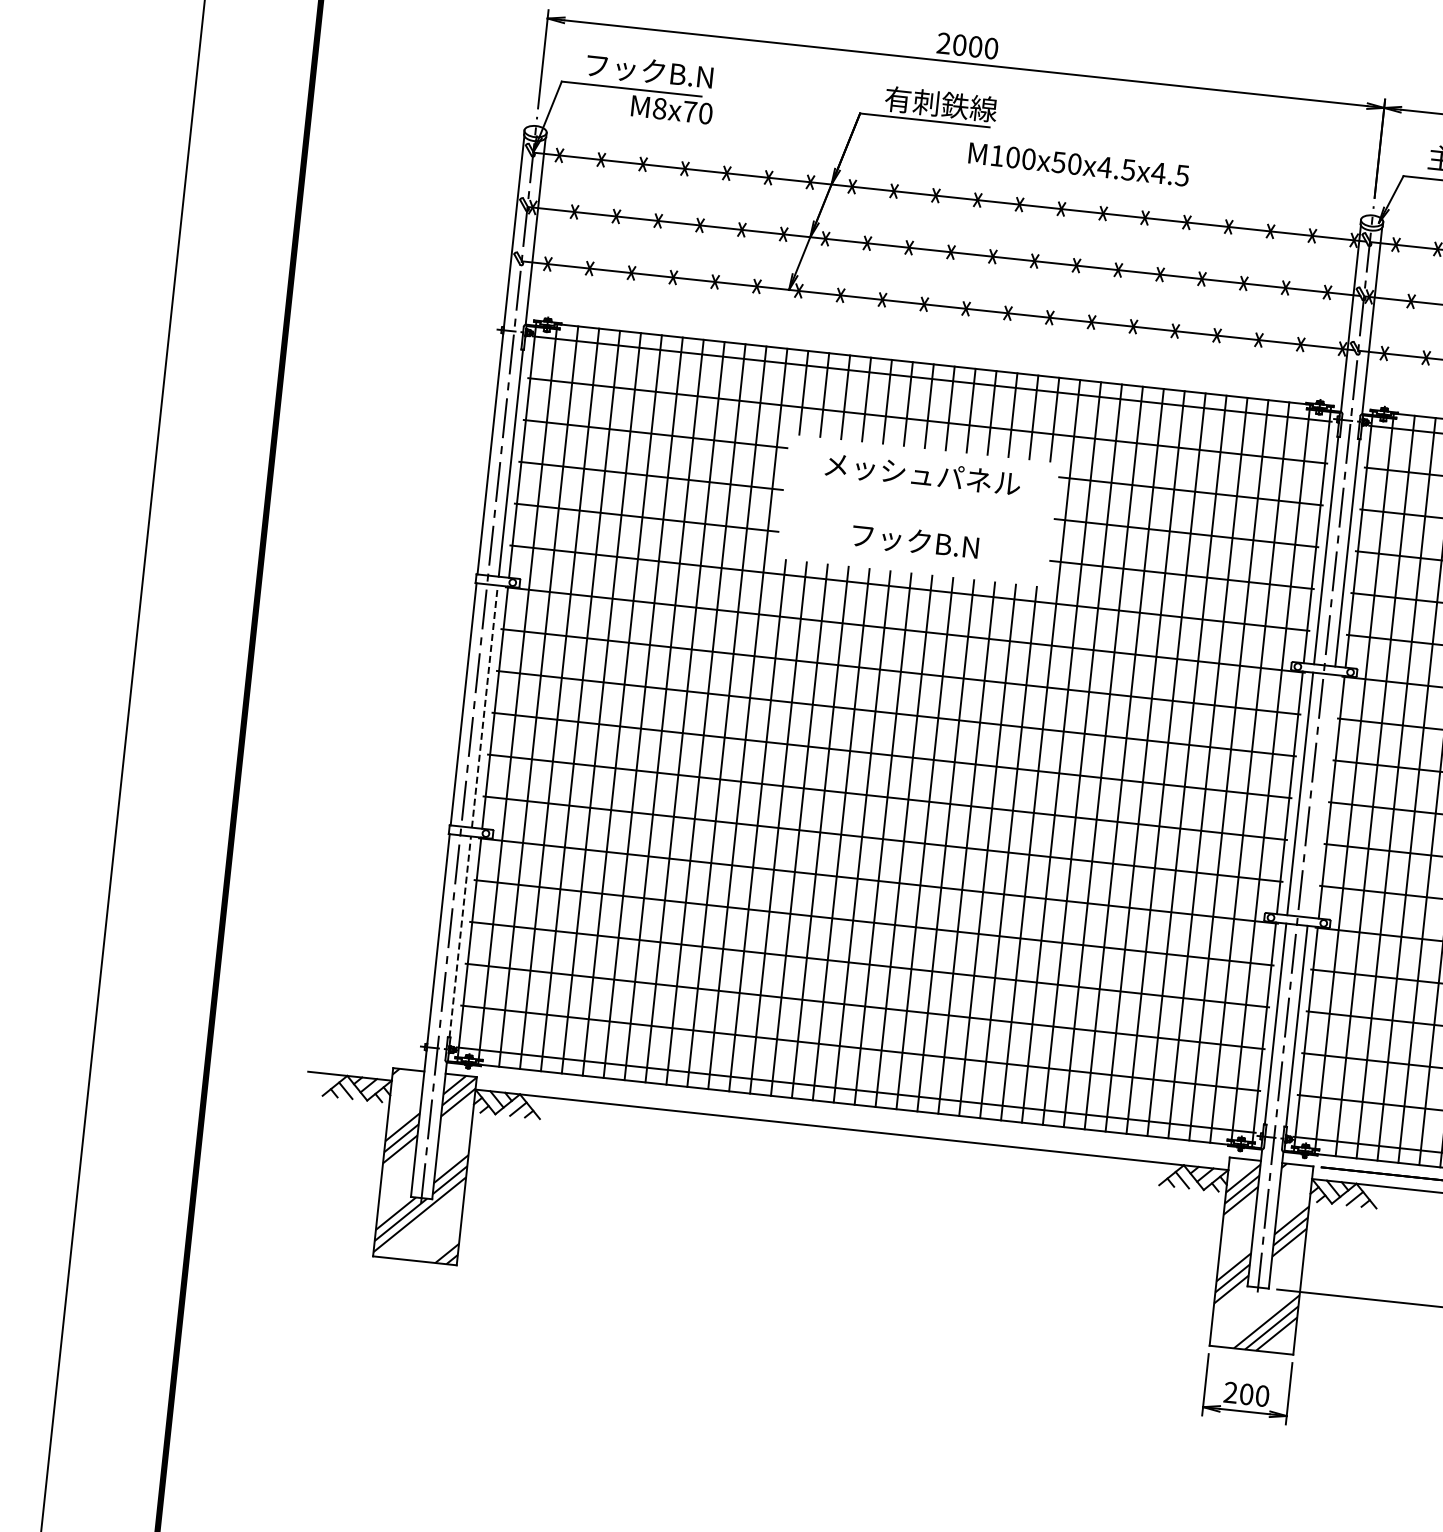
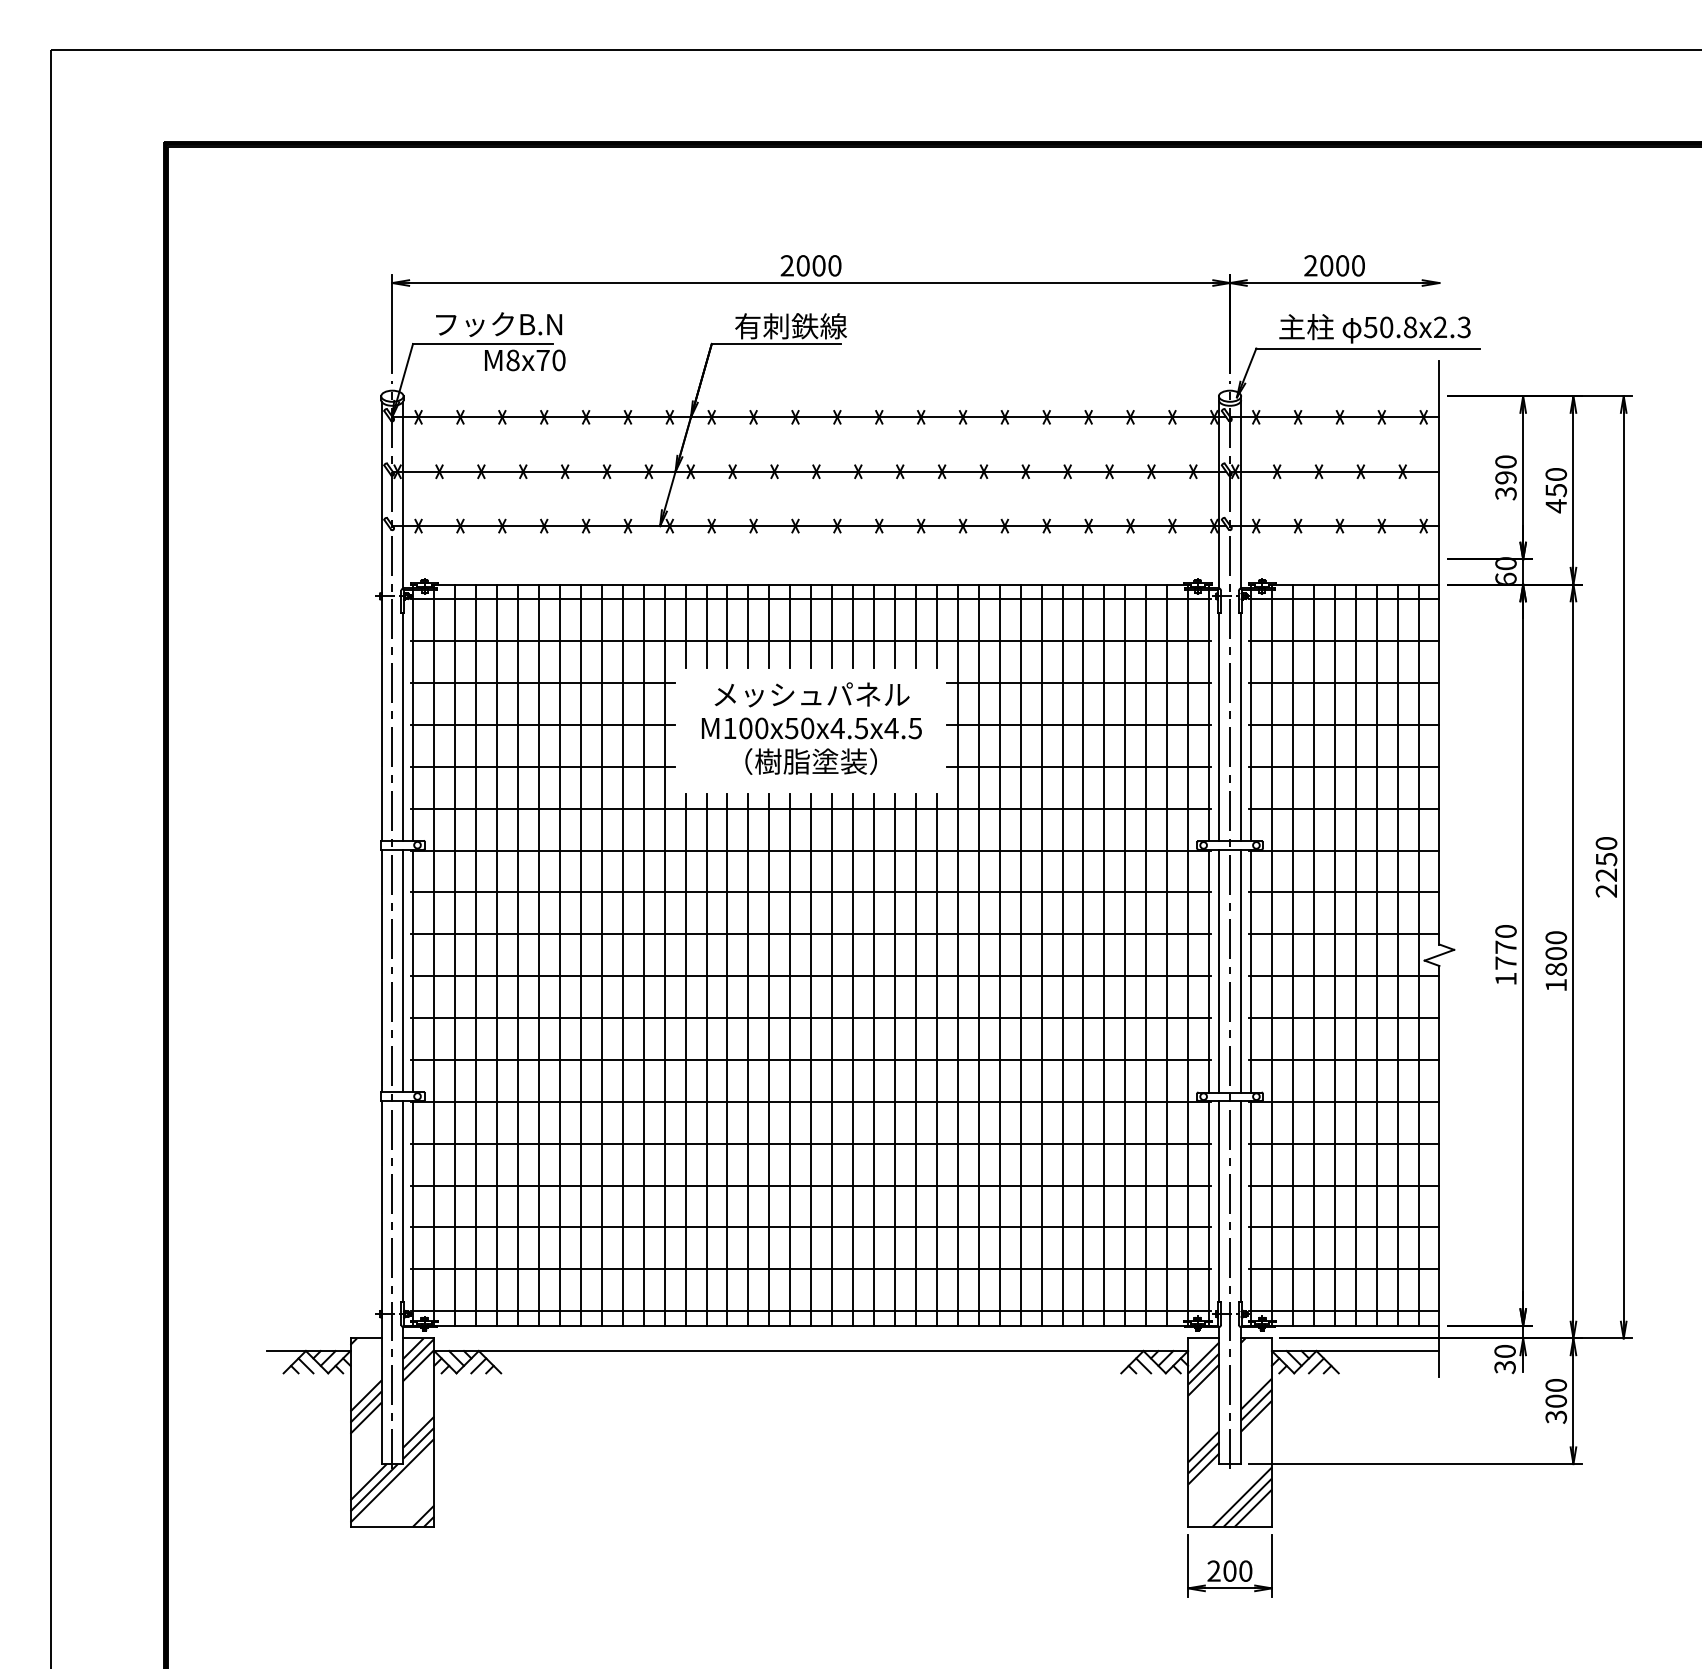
text: (1078, 164) -> (811, 728), moved
text: (914, 541) -> (810, 761), フックB.N -> （樹脂塗装）
line: (485, 706) -> (403, 970), dashed -> solid
line: (1321, 795) -> (1240, 970), added
line: (460, 936) -> (403, 1201), dashed -> solid

